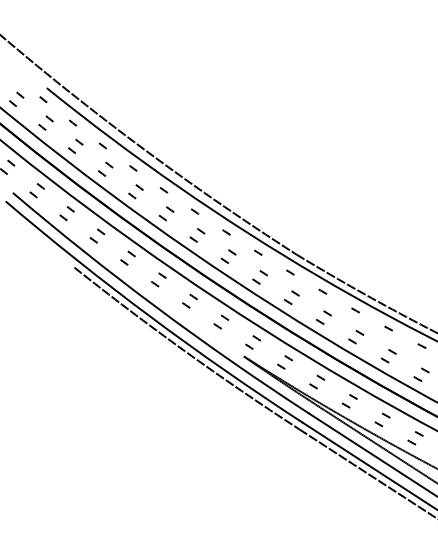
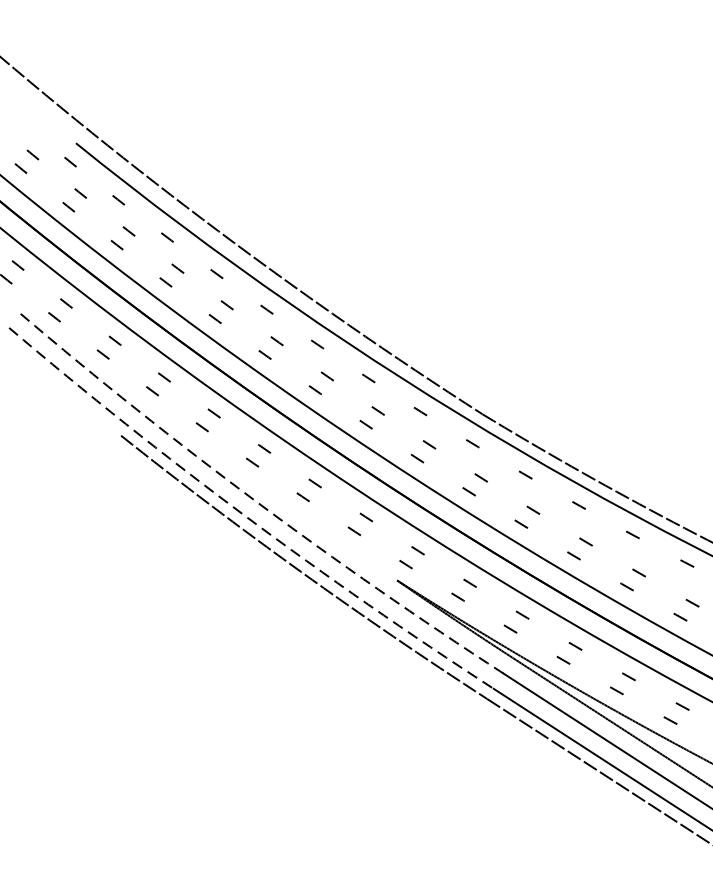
arc: (157, 308) -> (256, 502), solid -> dashed
arc: (150, 317) -> (244, 516), solid -> dashed

